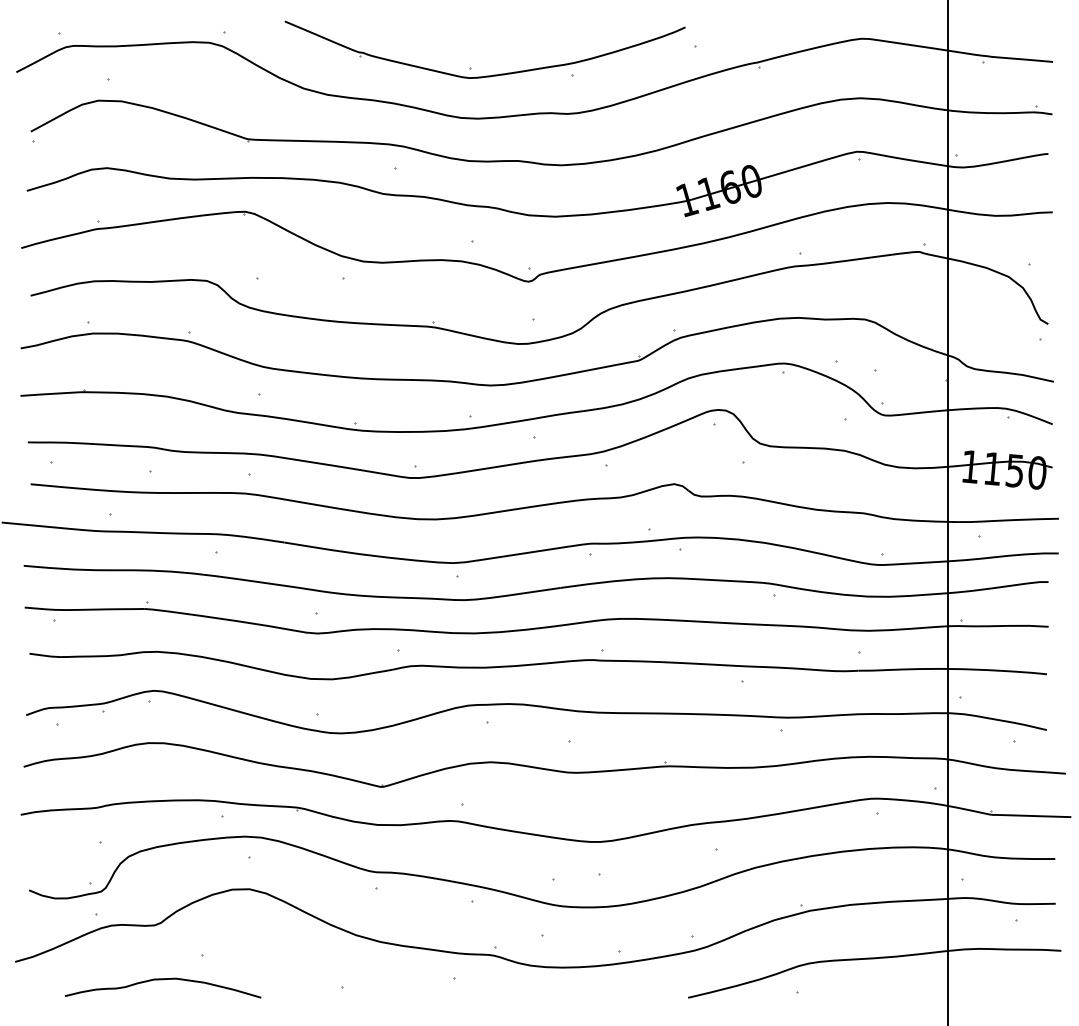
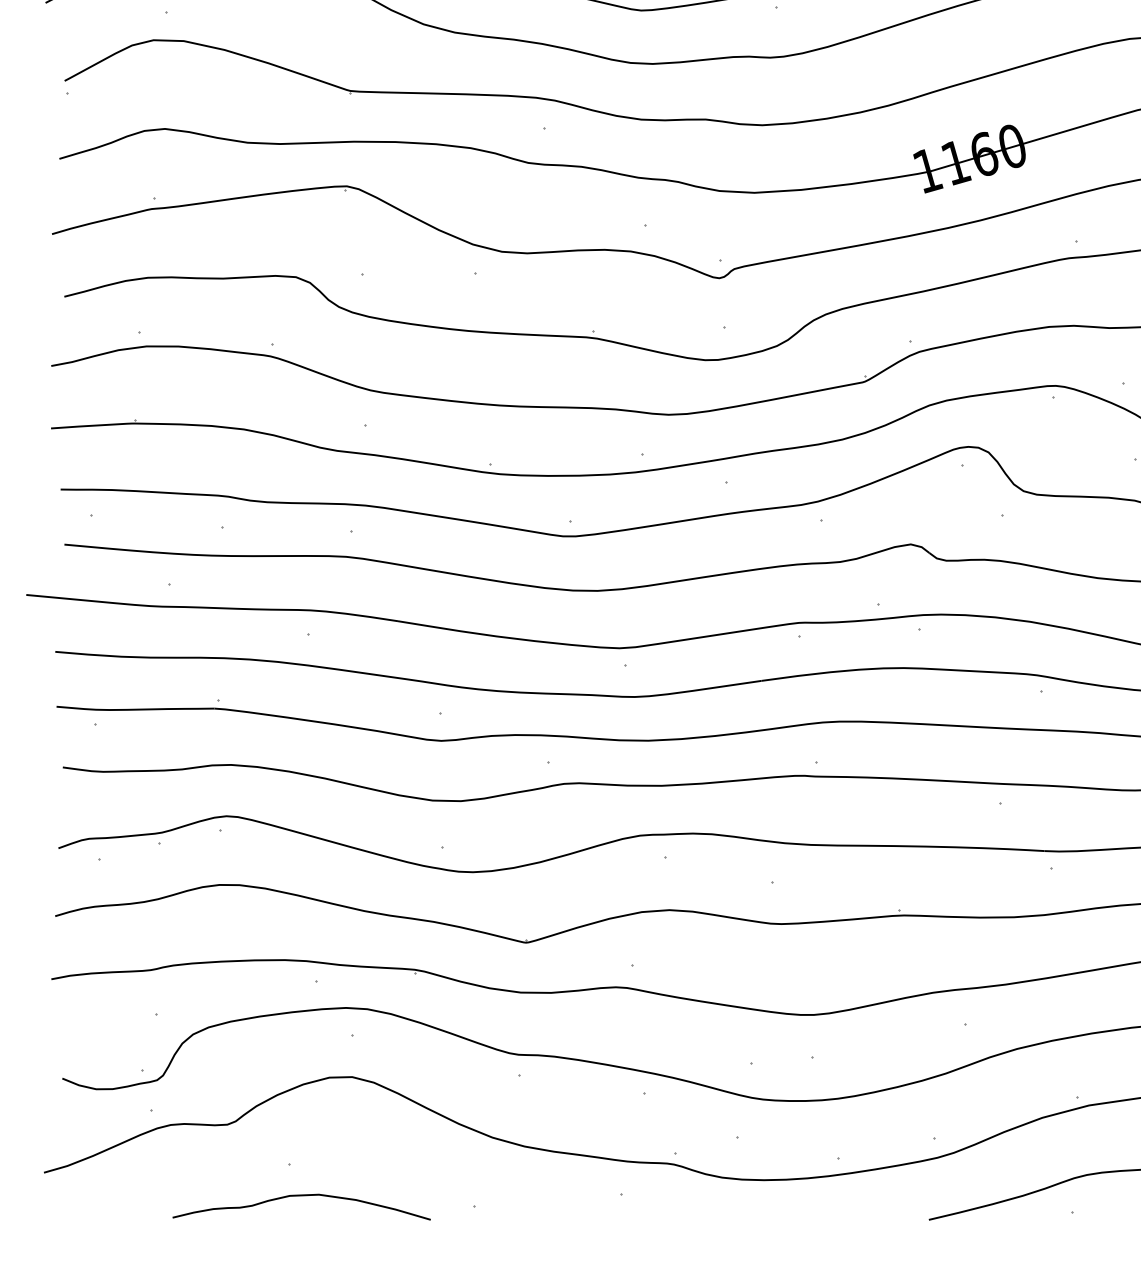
curve: (162, 980) -> (300, 1197), moved

